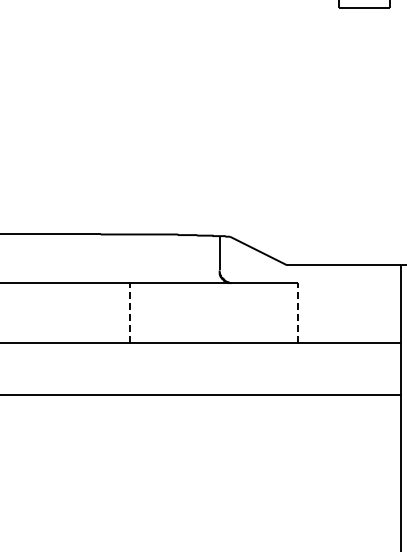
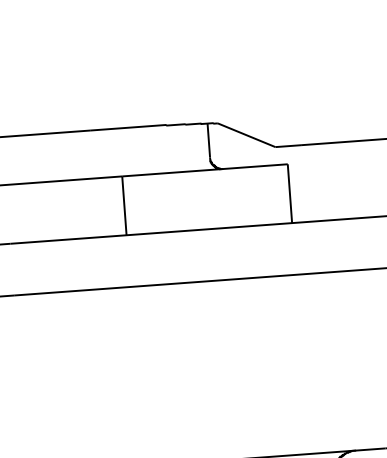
line: (129, 312) -> (124, 205), dashed -> solid
line: (297, 312) -> (289, 193), dashed -> solid

